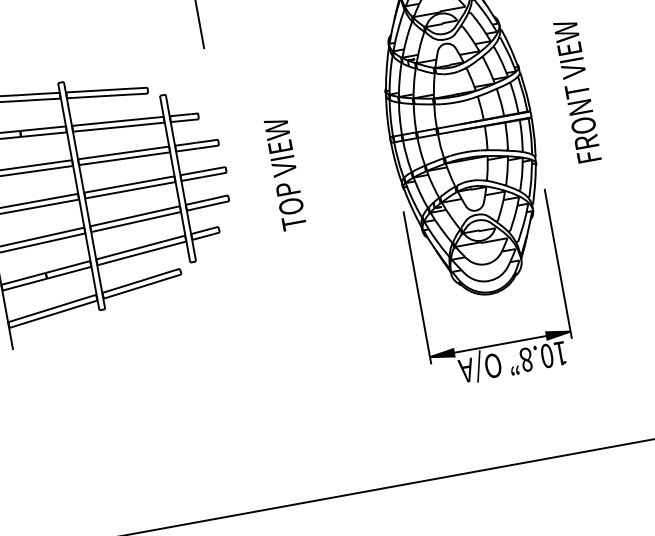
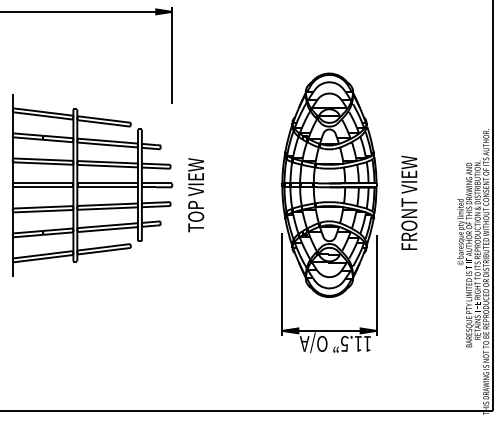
text: (577, 90) -> (409, 202), moved
text: (286, 174) -> (196, 195), moved
text: (536, 357) -> (351, 343), 10.8 -> 11.5

